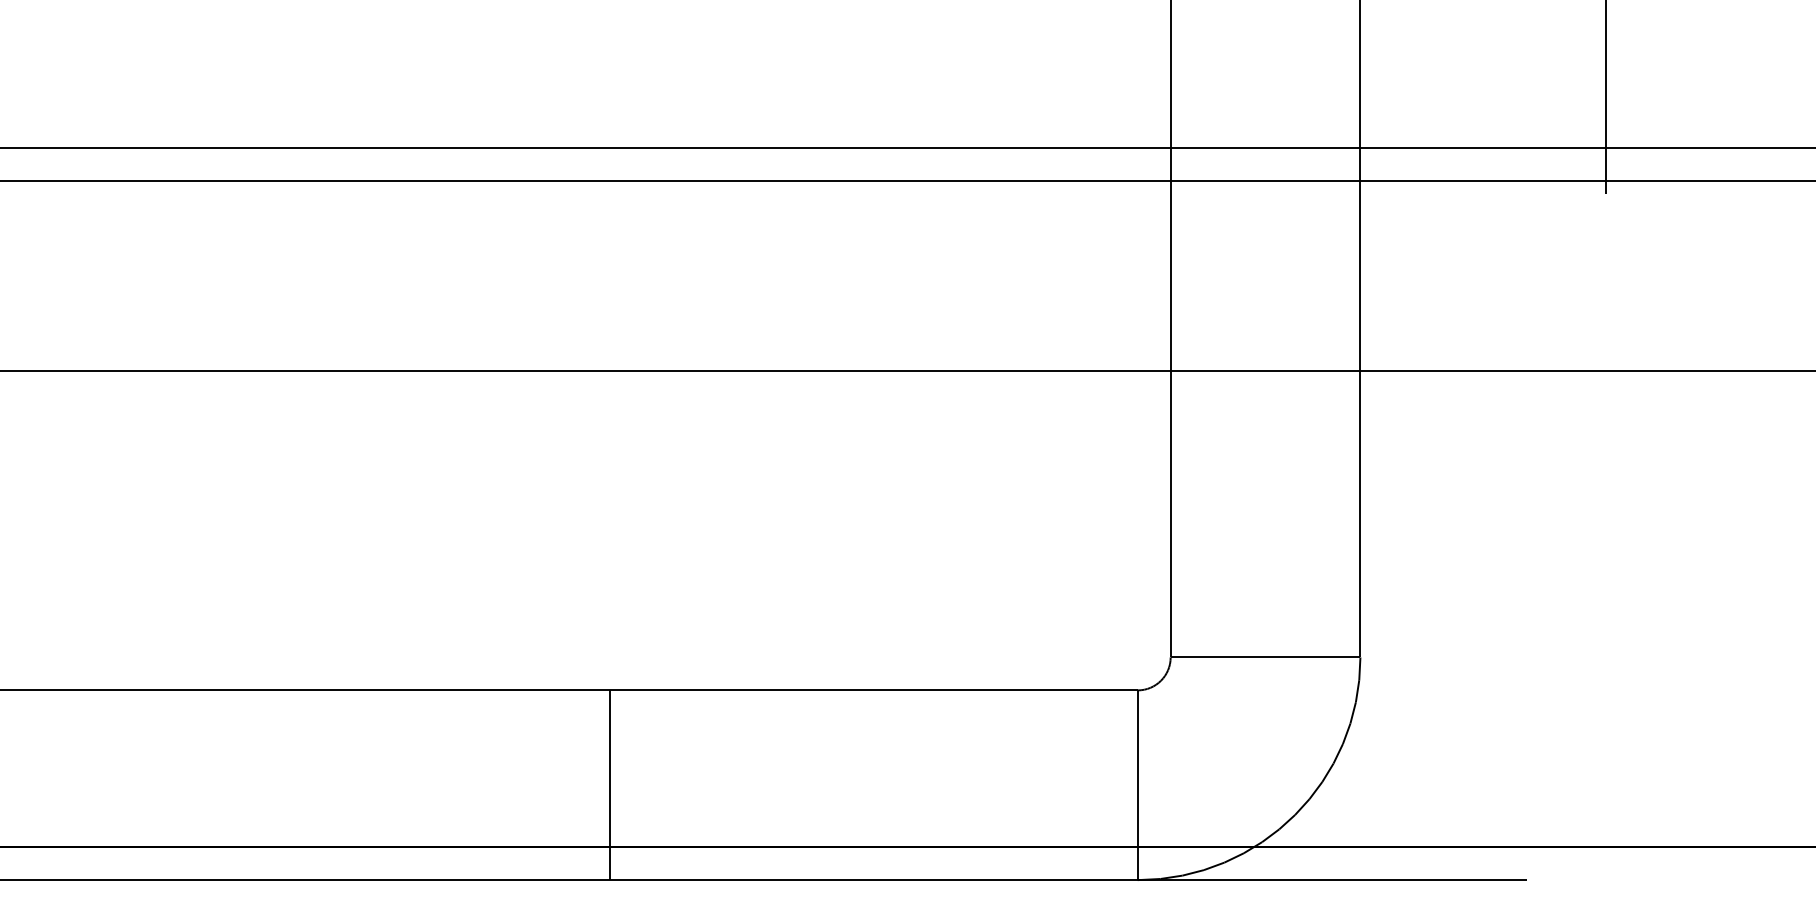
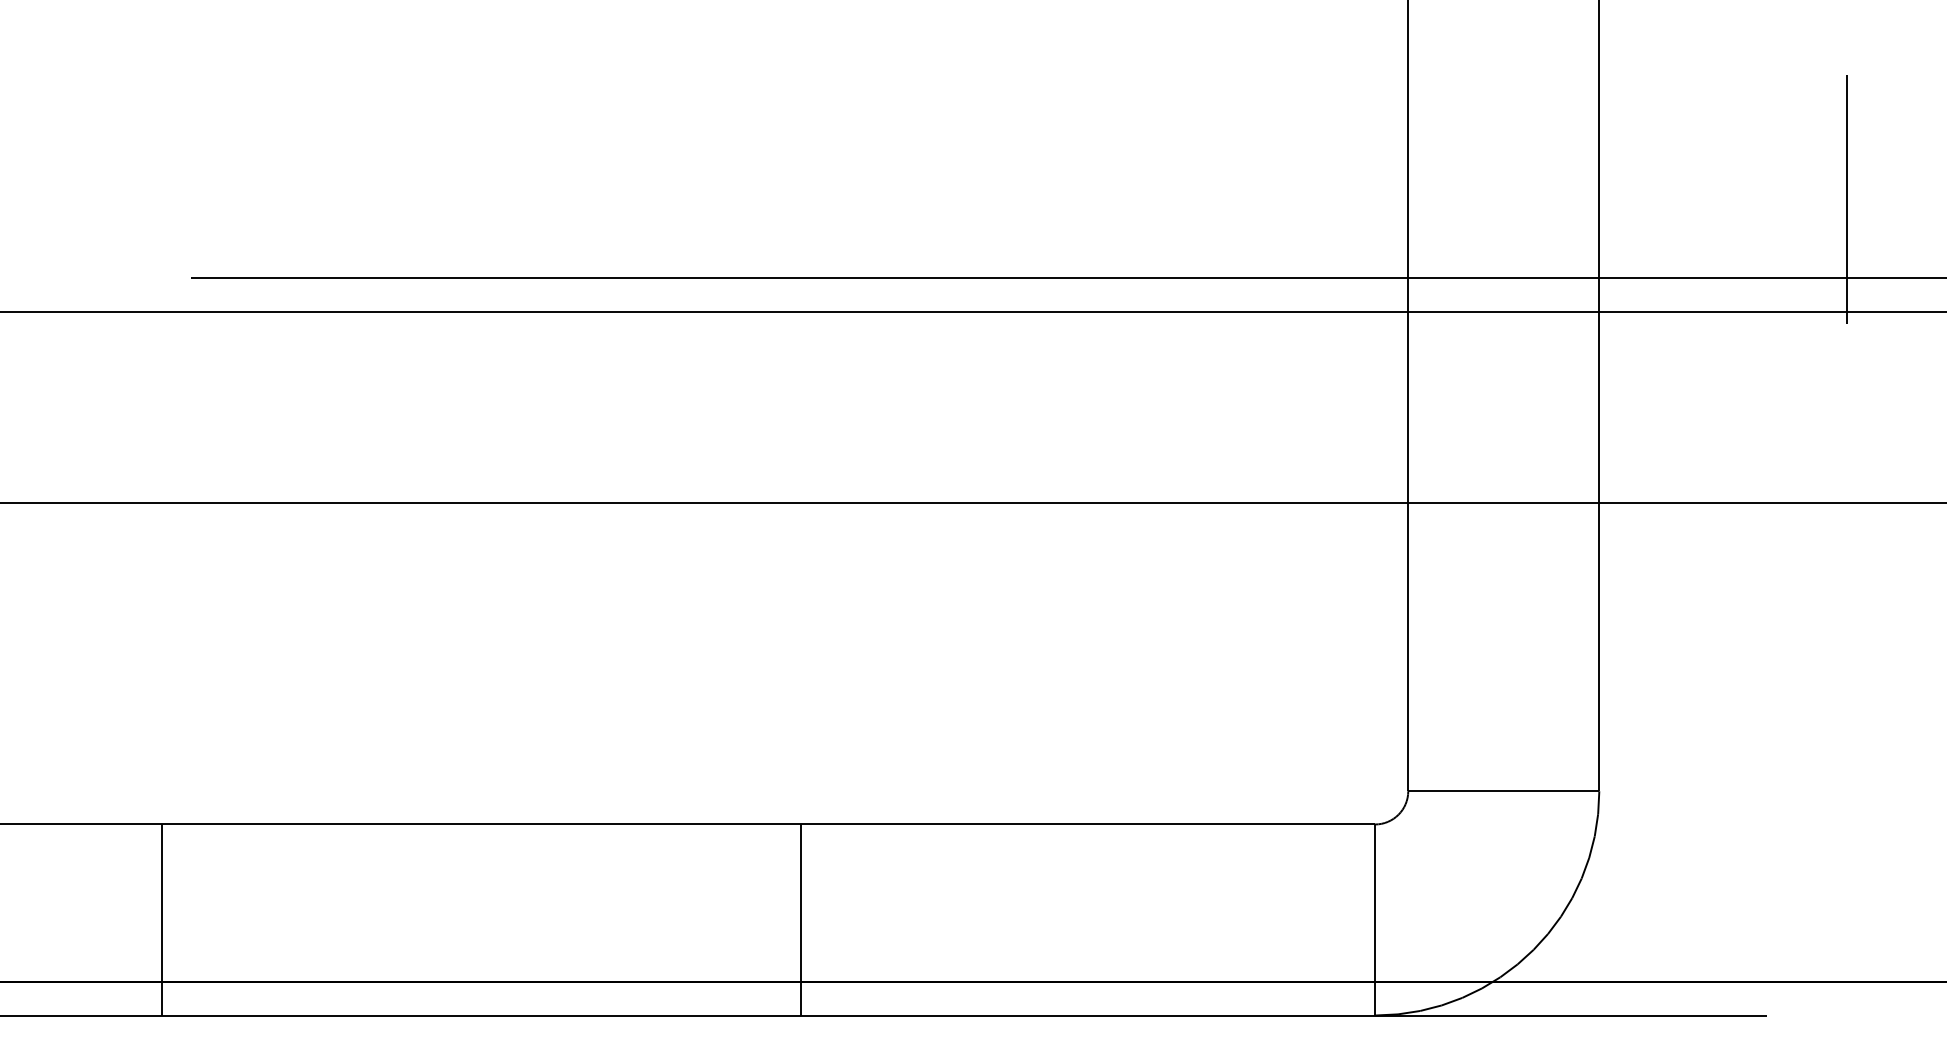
line: (609, 784) -> (801, 919), moved

